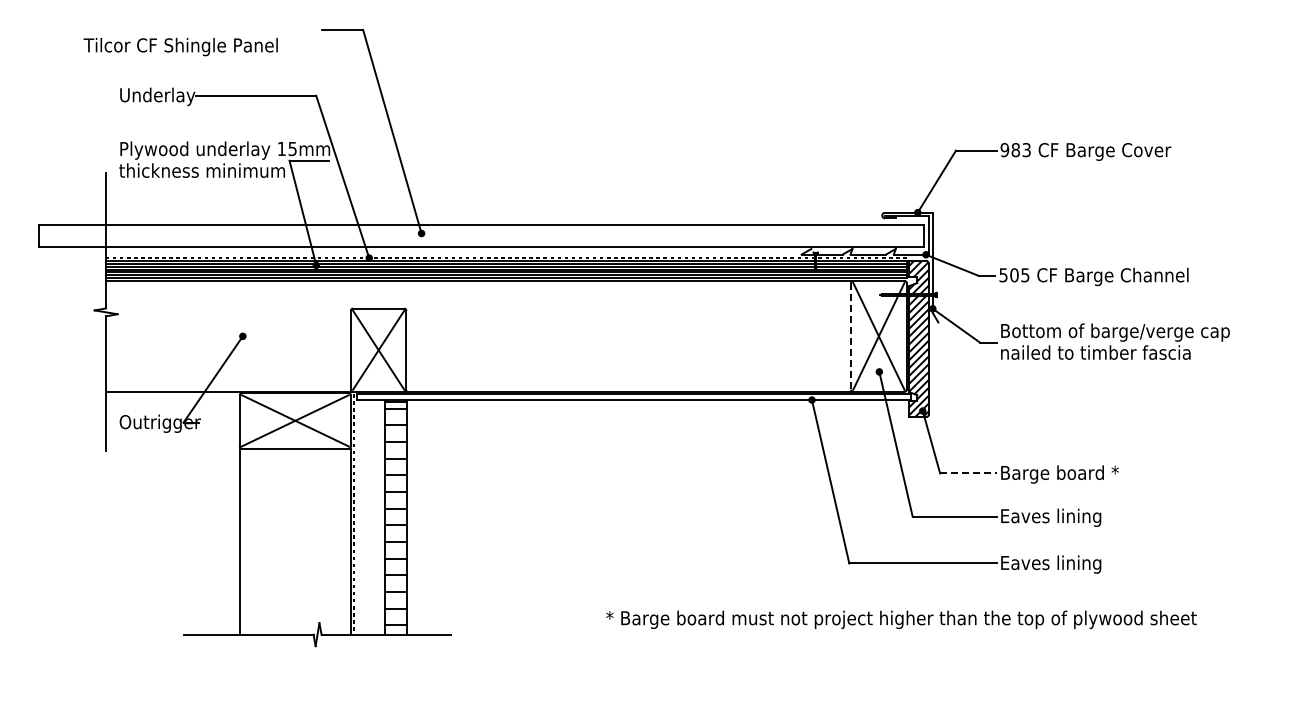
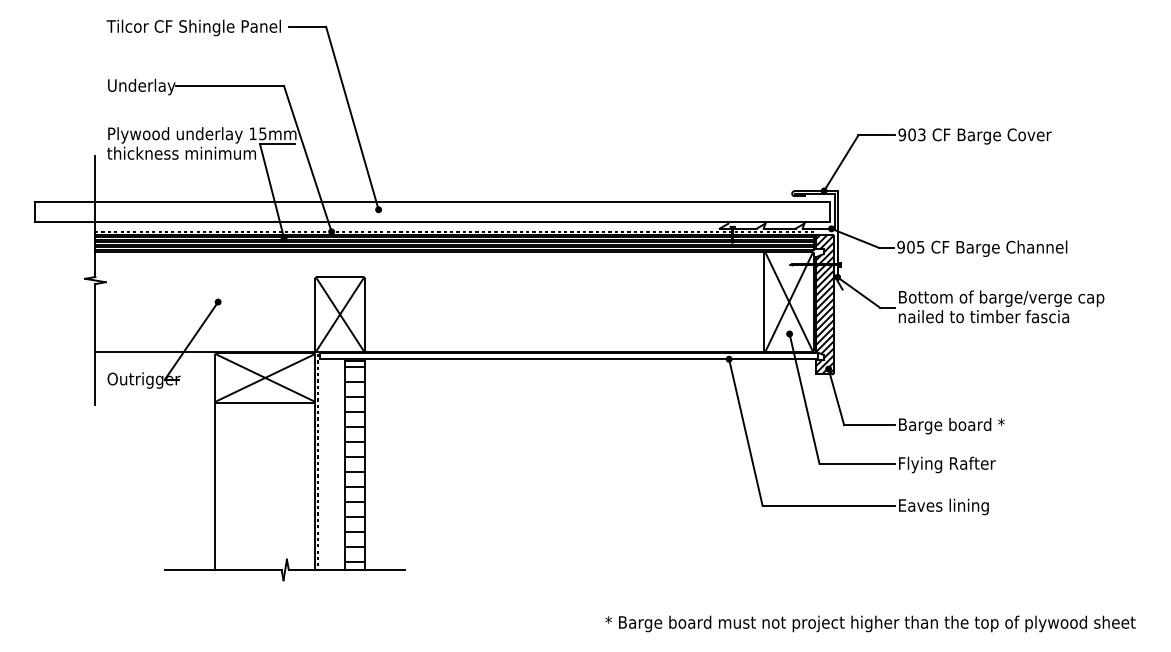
text: (180, 46) -> (193, 27), moved
text: (1015, 149) -> (911, 134), 983 -> 903
text: (1003, 275) -> (901, 247), 505 -> 905
line: (851, 336) -> (764, 302), dashed -> solid
line: (969, 473) -> (870, 425), dashed -> solid
text: (1055, 517) -> (947, 464), Eaves lining -> Flying Rafter
text: (901, 619) -> (870, 623), moved

